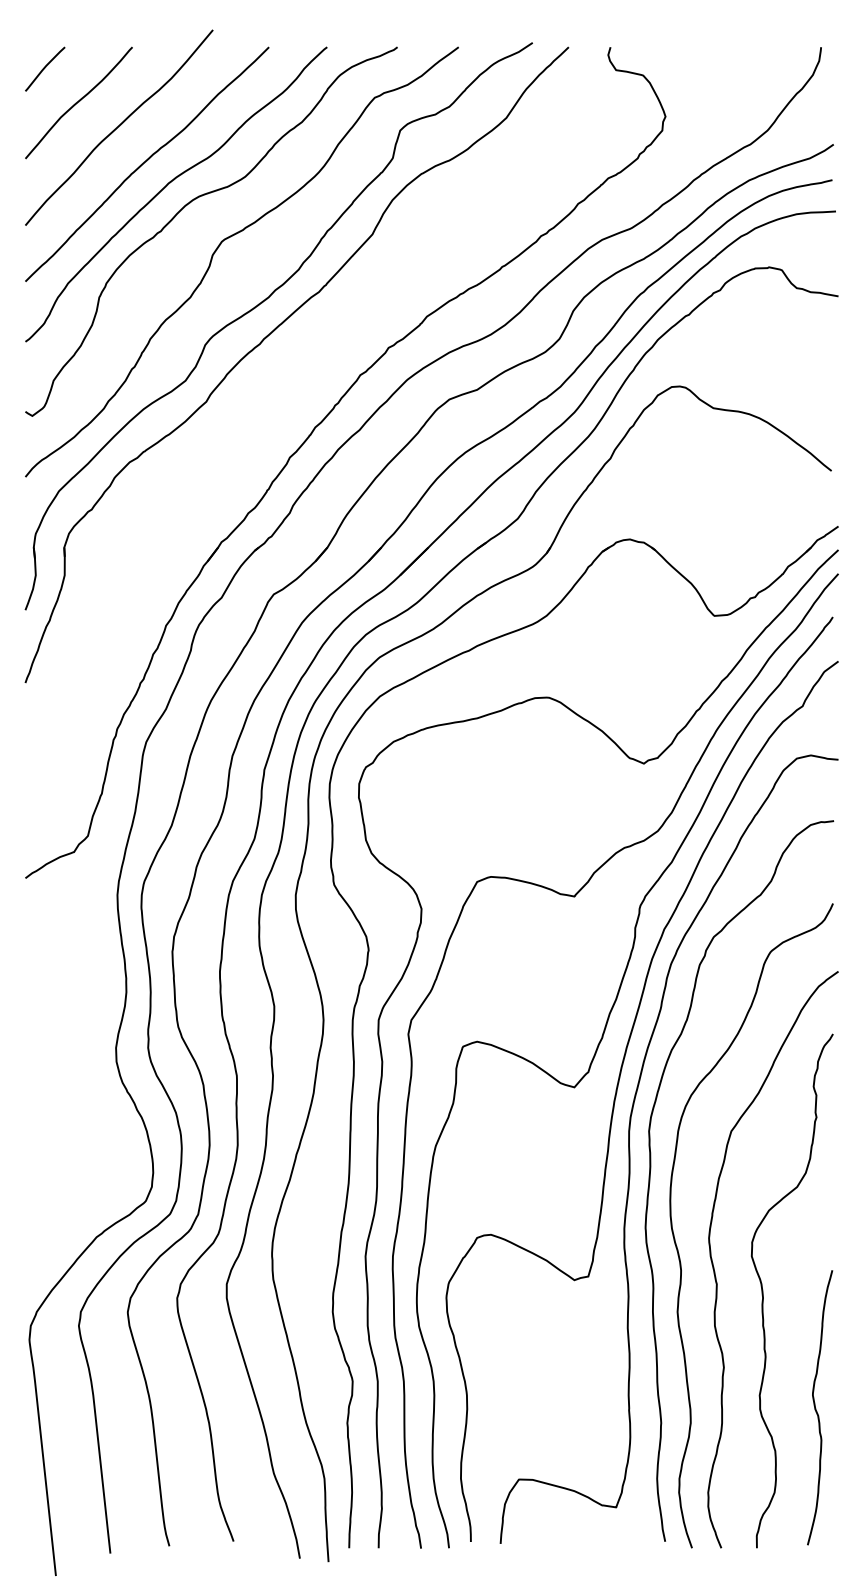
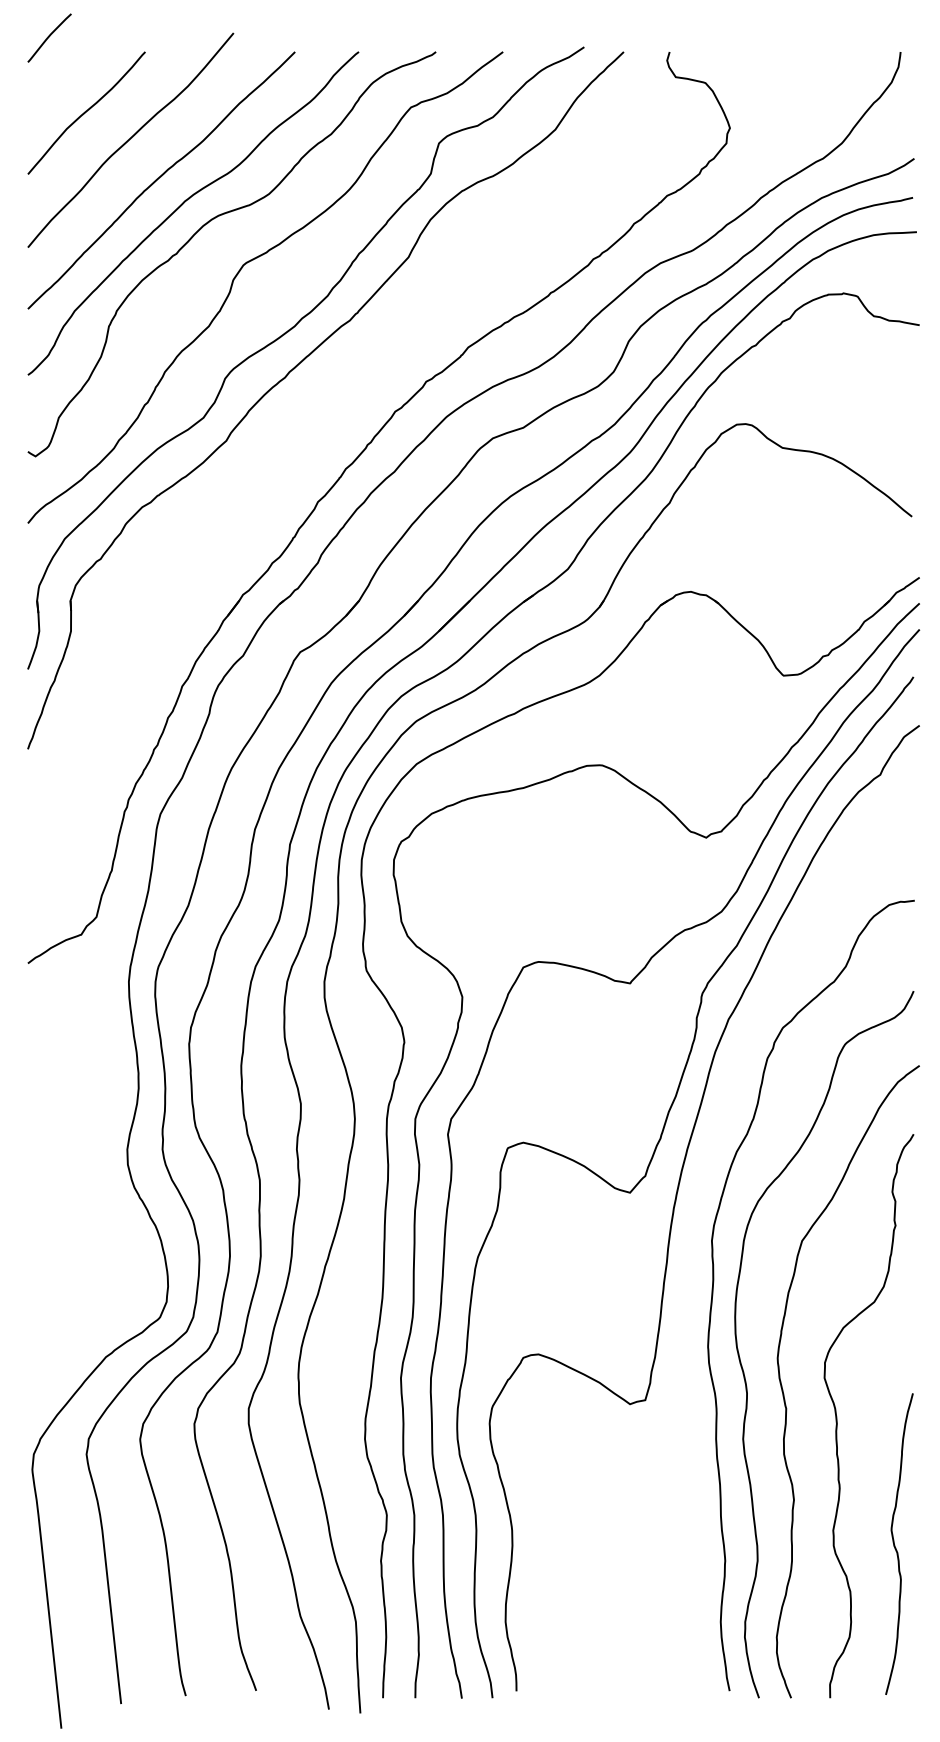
curve: (45, 68) -> (49, 37), moved
curve: (630, 1150) -> (691, 1262), removed

